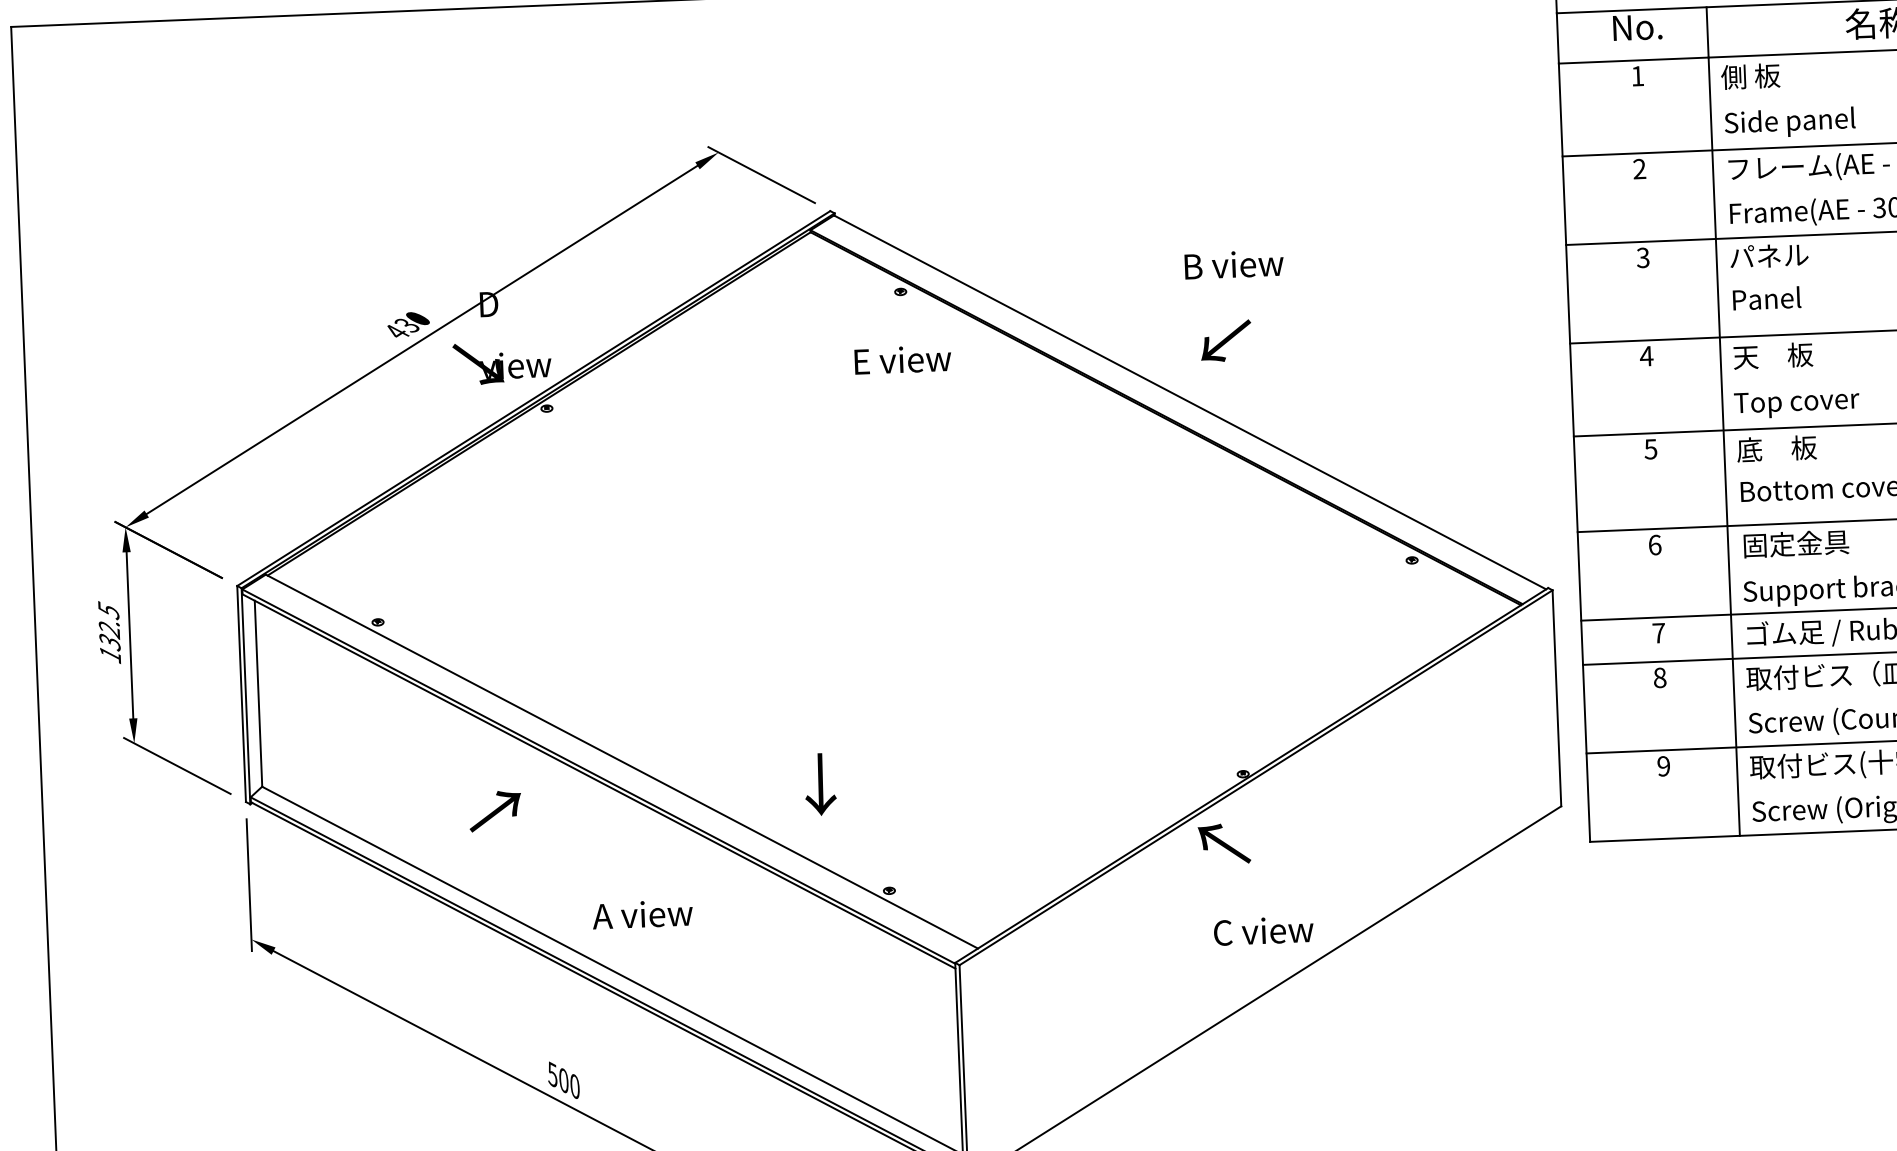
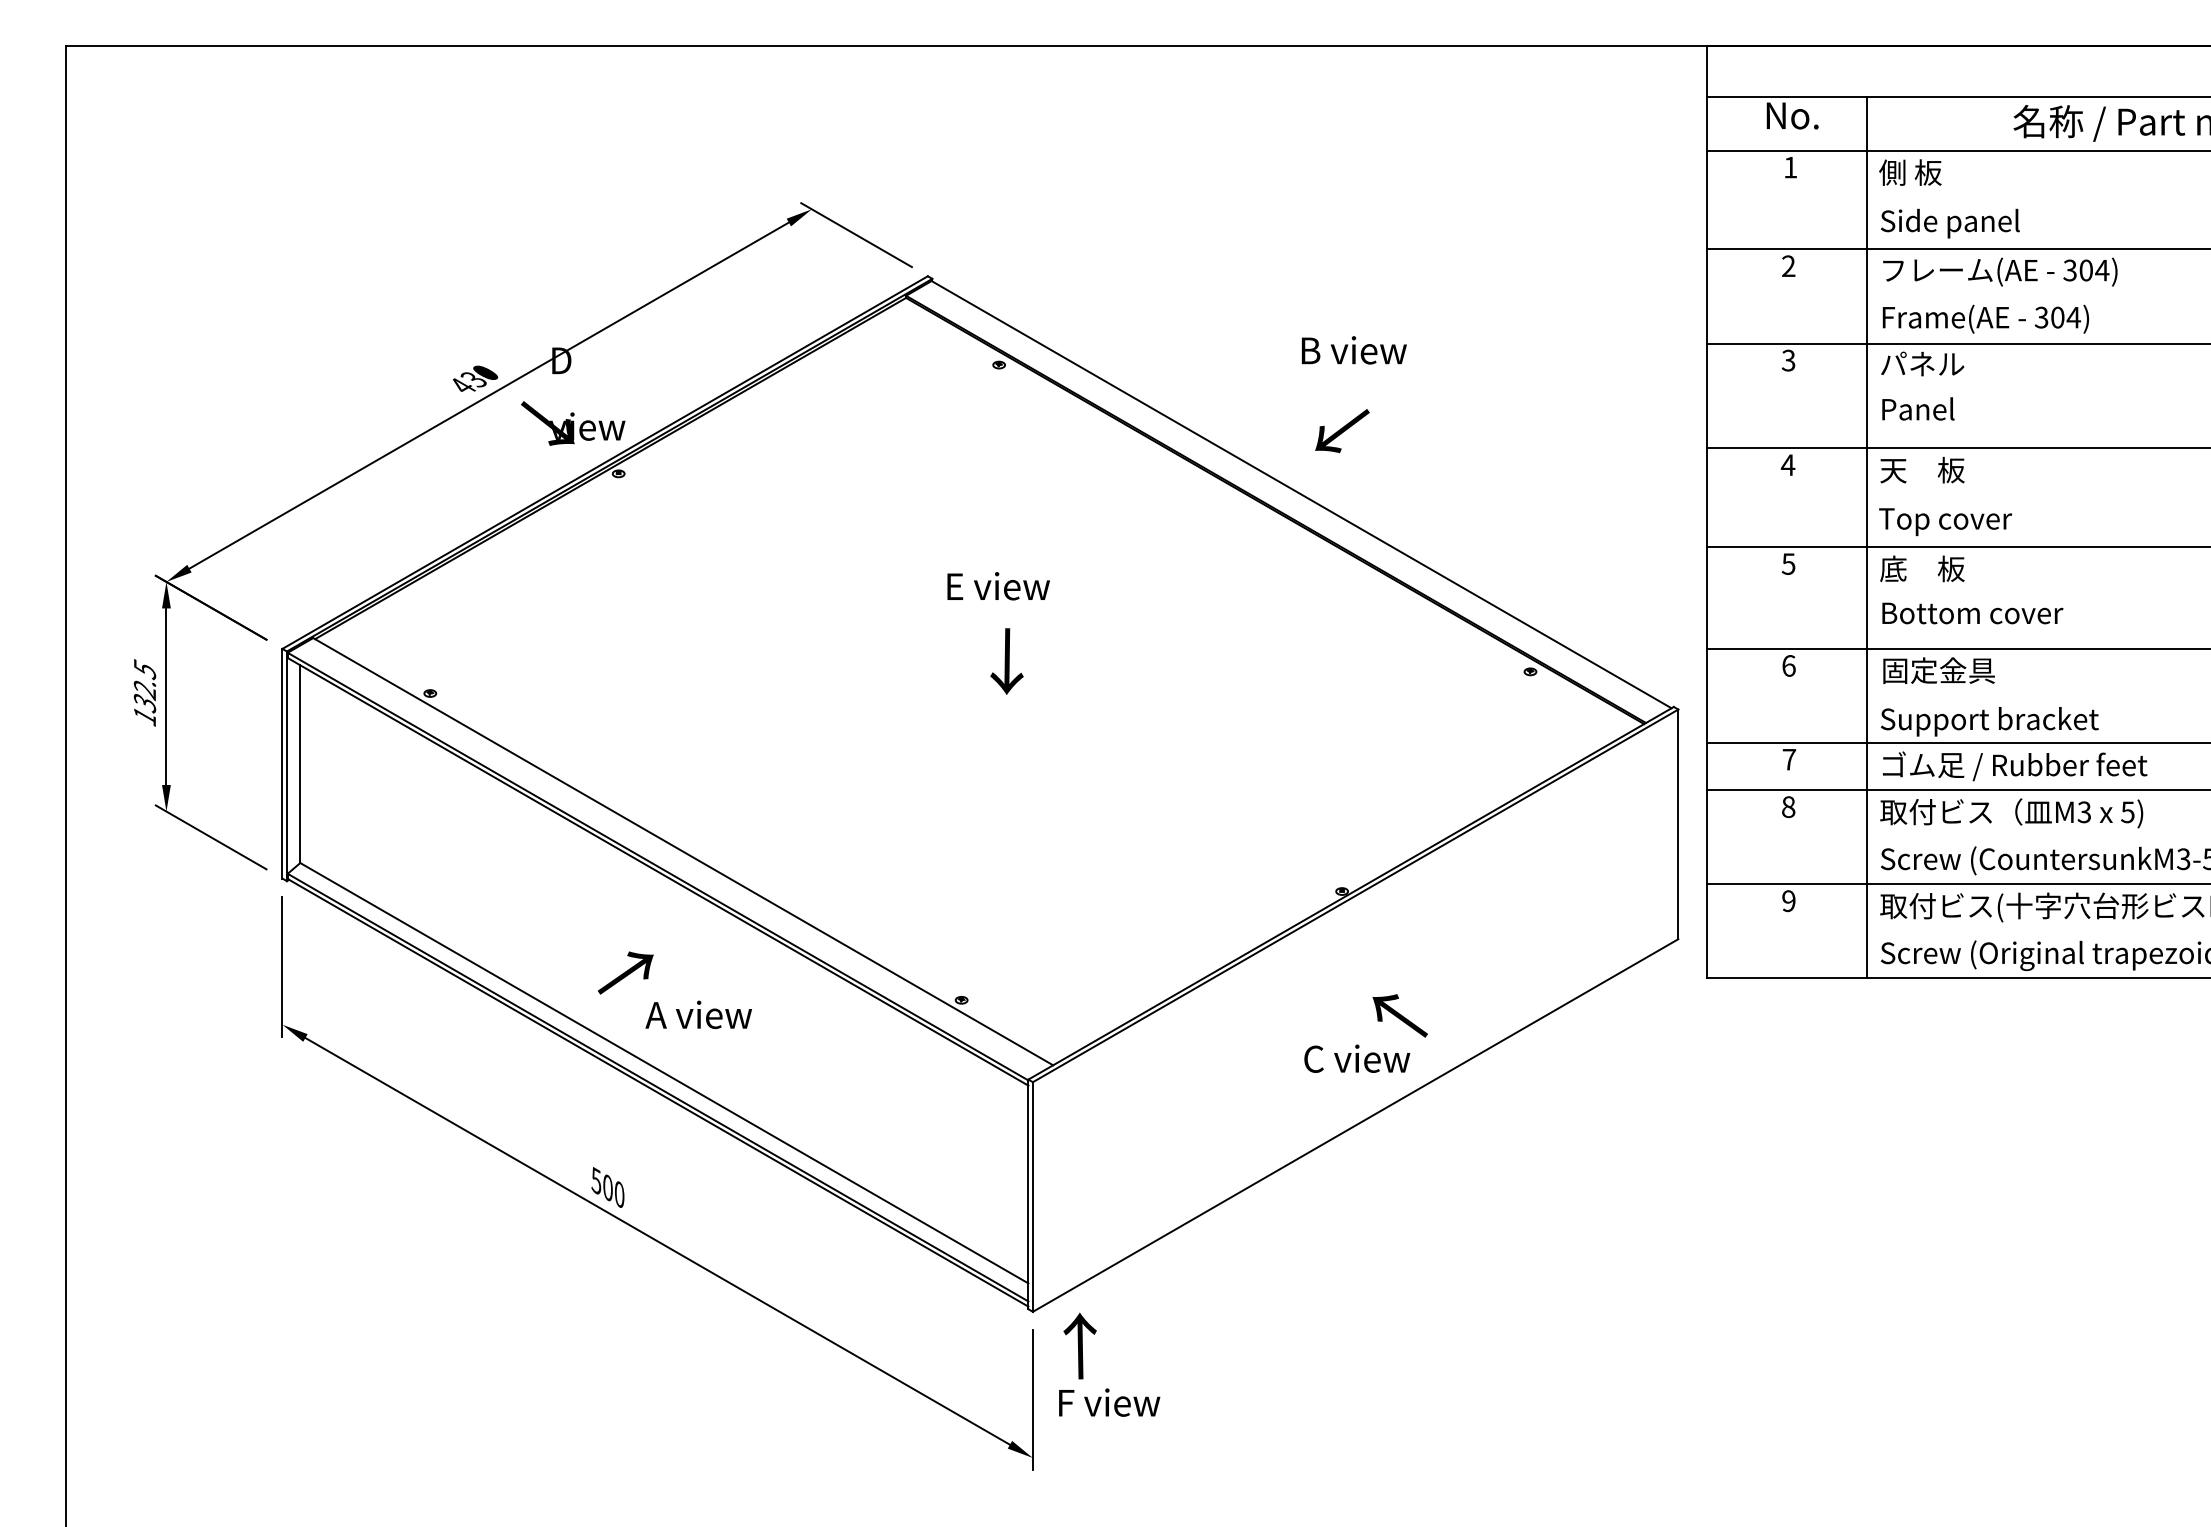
text: (902, 360) -> (998, 586), moved
text: (820, 784) -> (1006, 661), moved
text: (495, 810) -> (625, 972), moved
text: (1223, 843) -> (1399, 1015), moved

